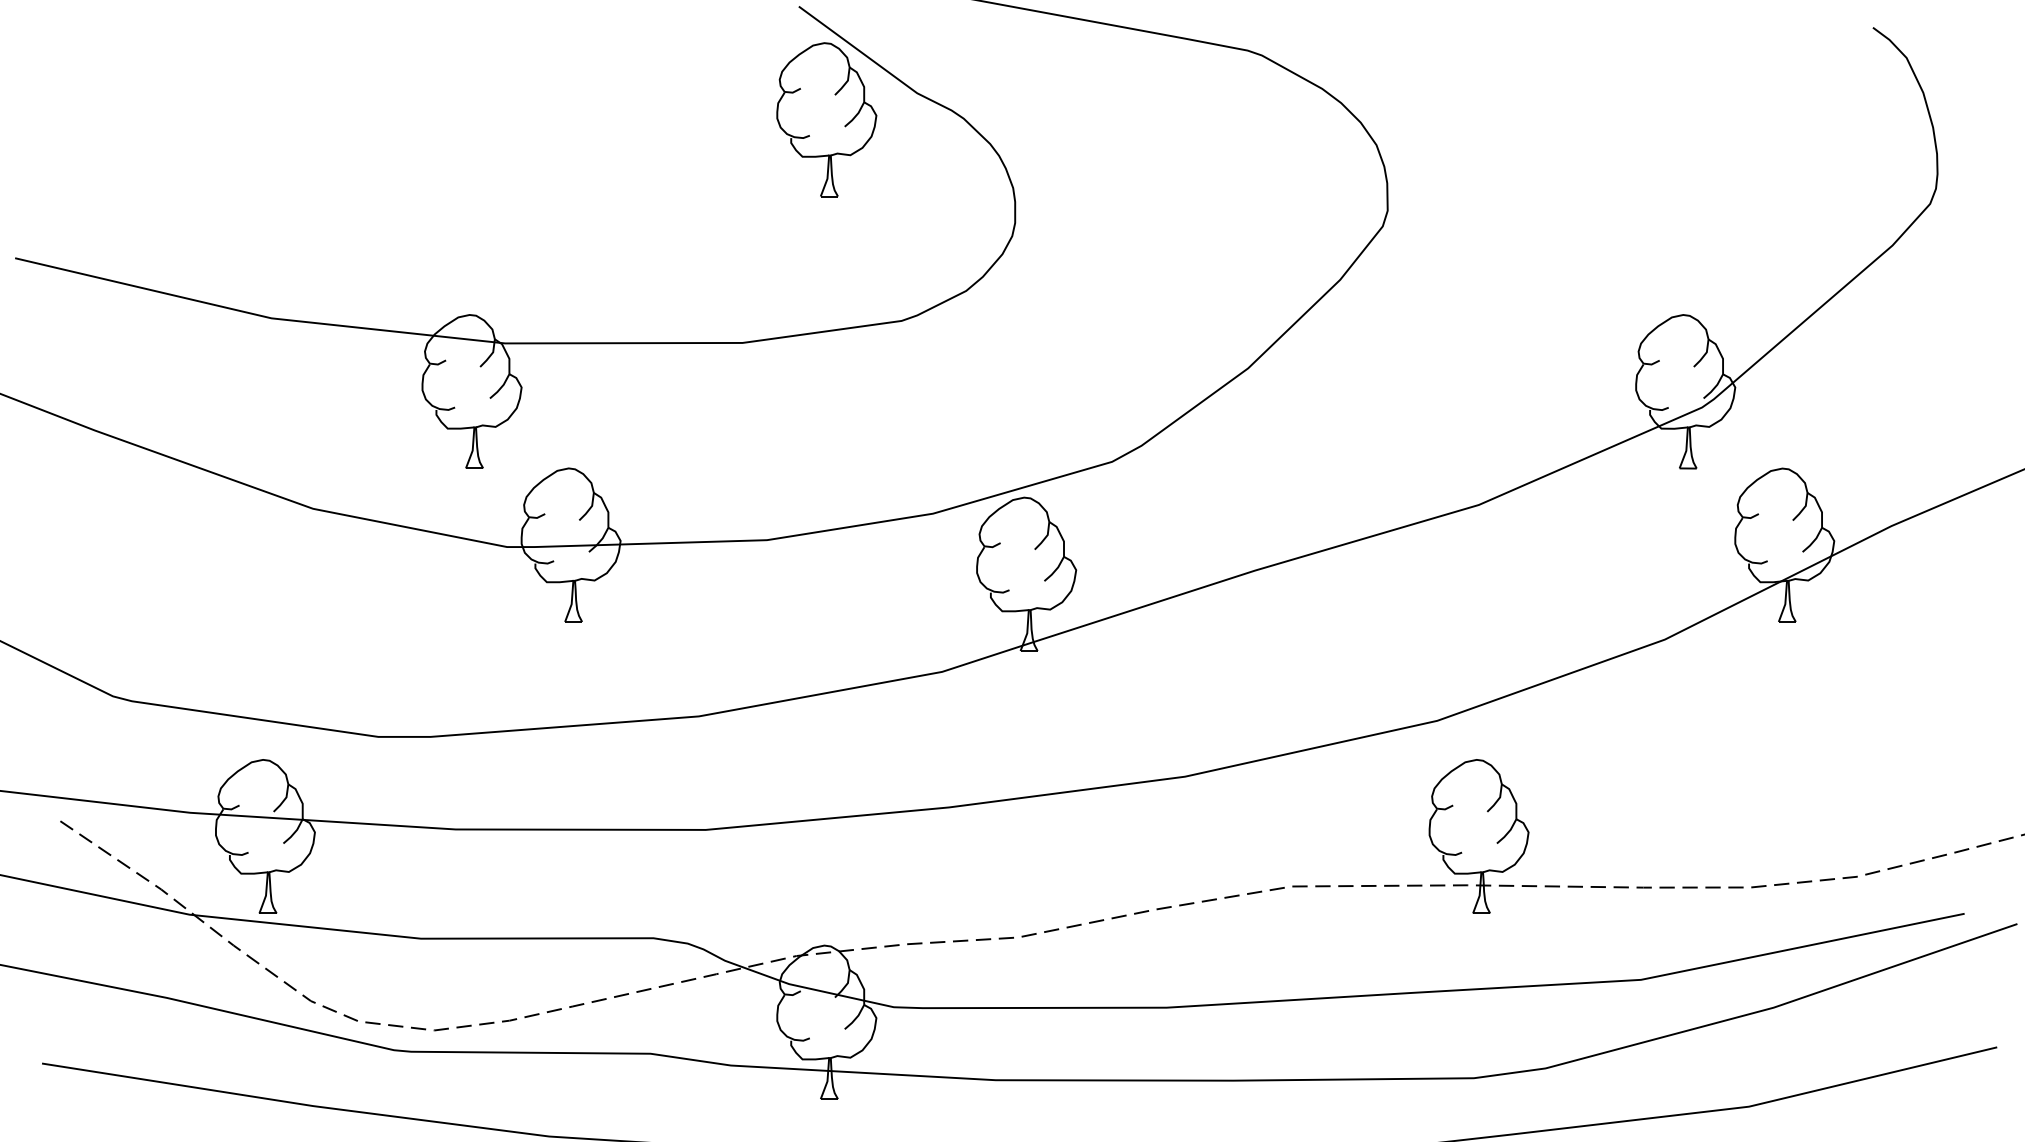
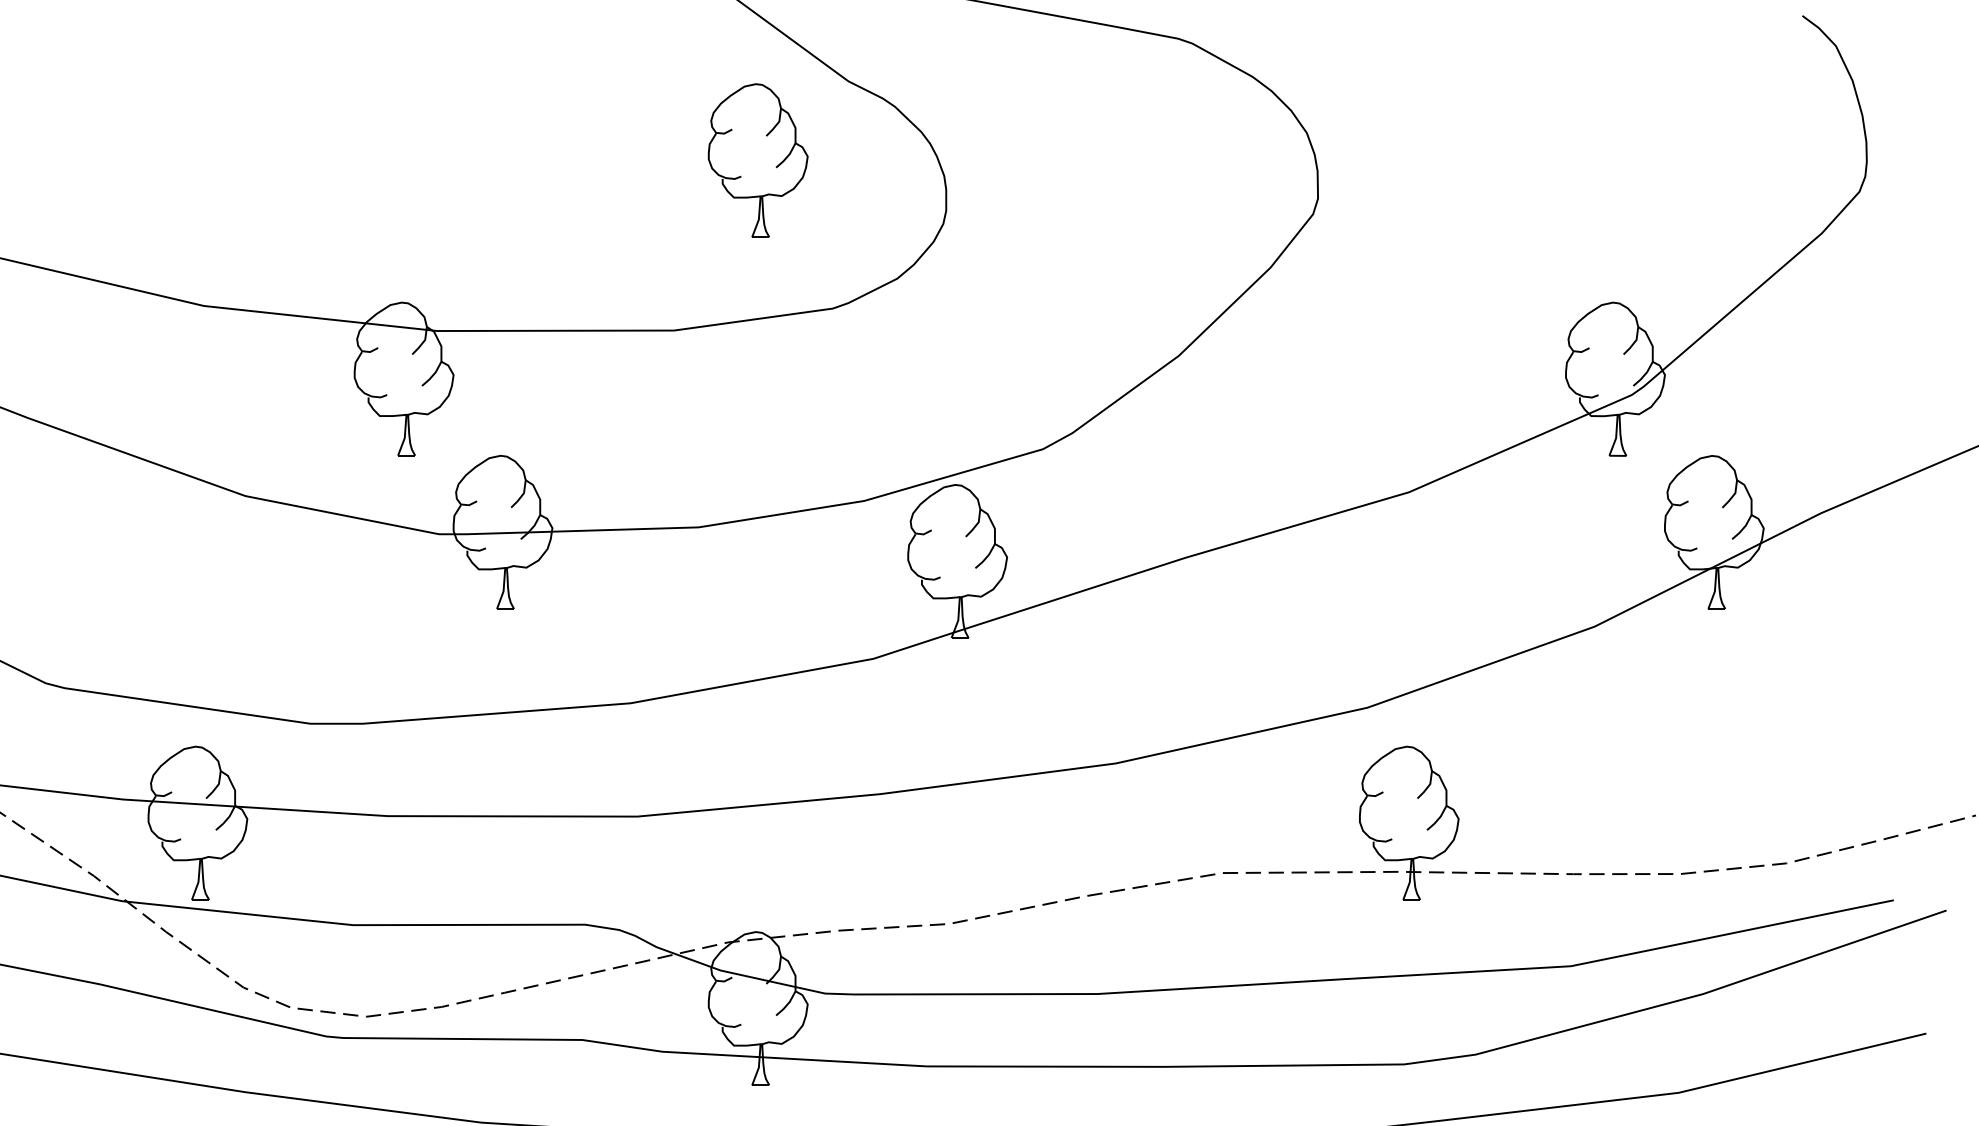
part: (826, 119) -> (757, 160), moved

